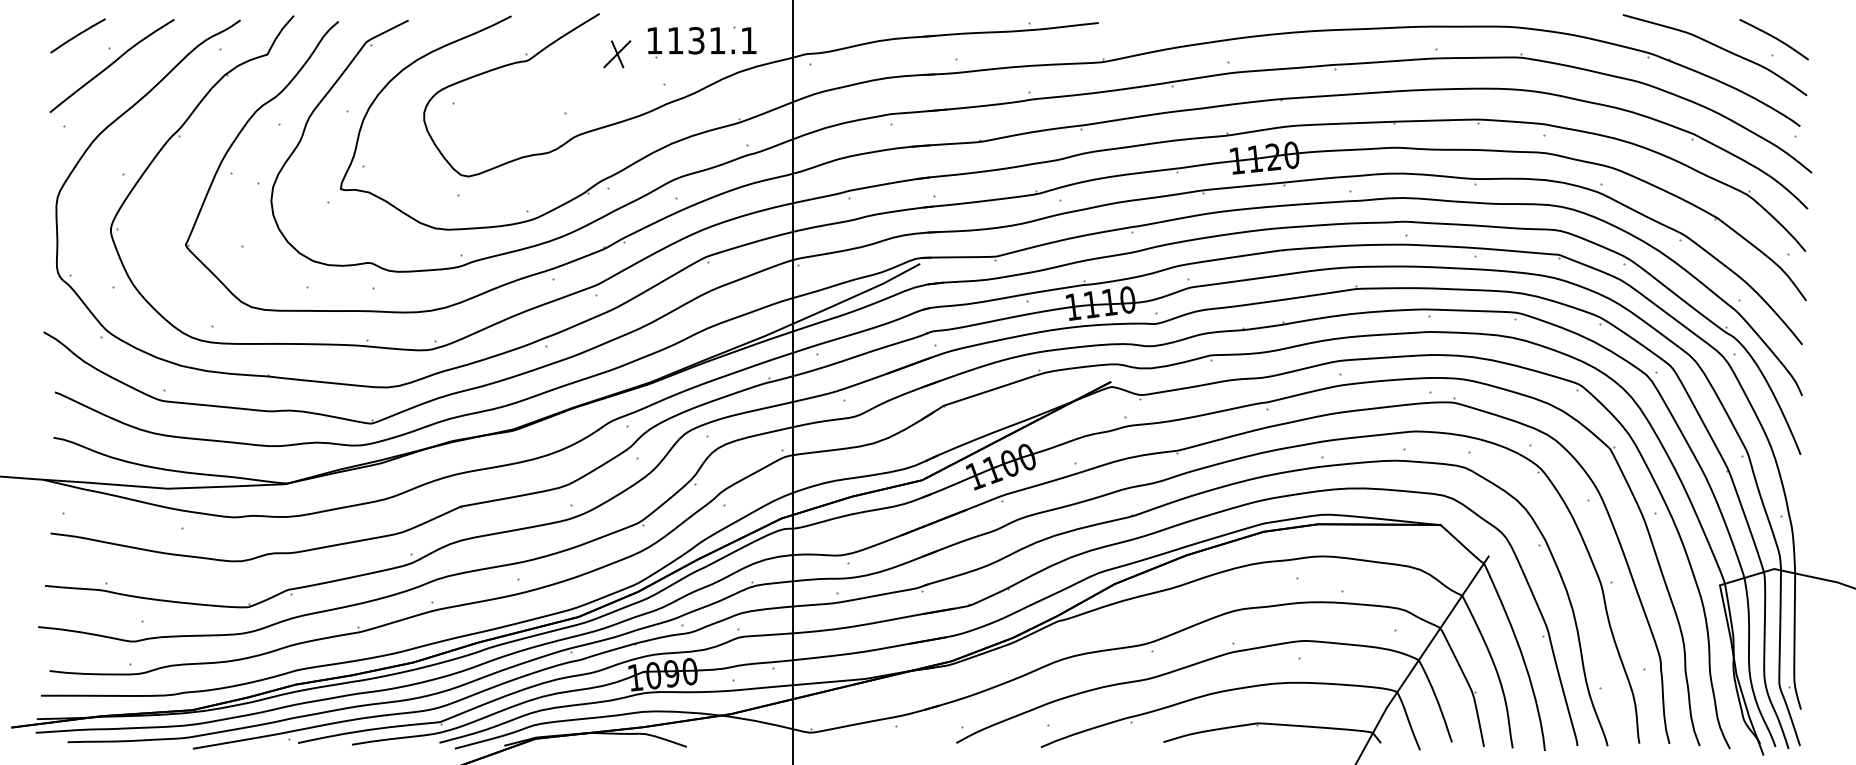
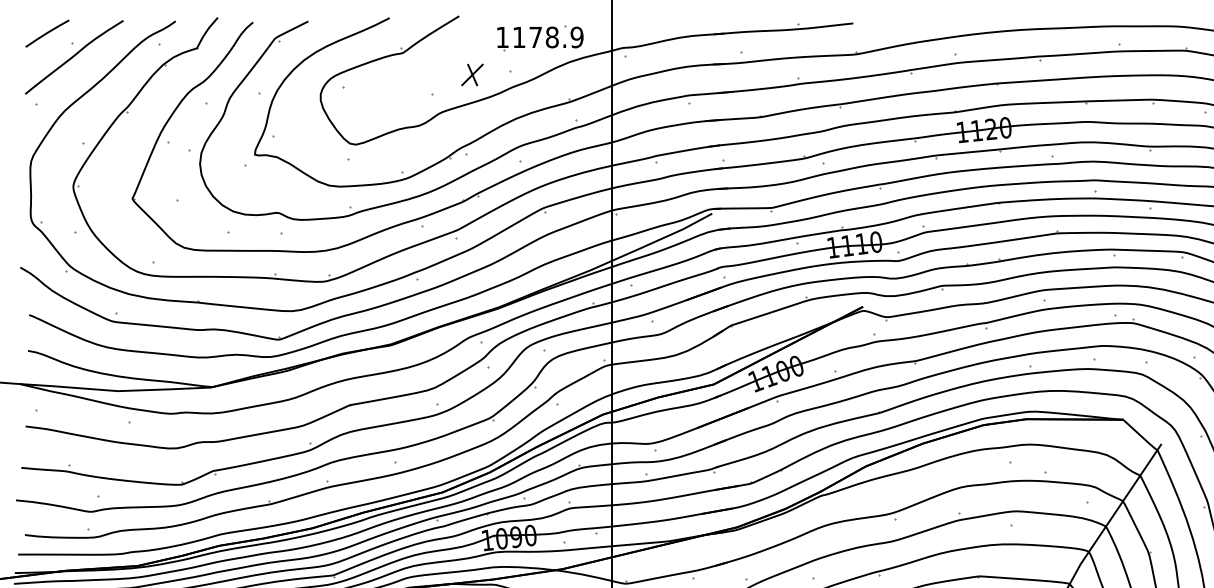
text: (722, 40) -> (556, 37), 1131.1 -> 1178.9
part: (617, 54) -> (472, 75), moved

